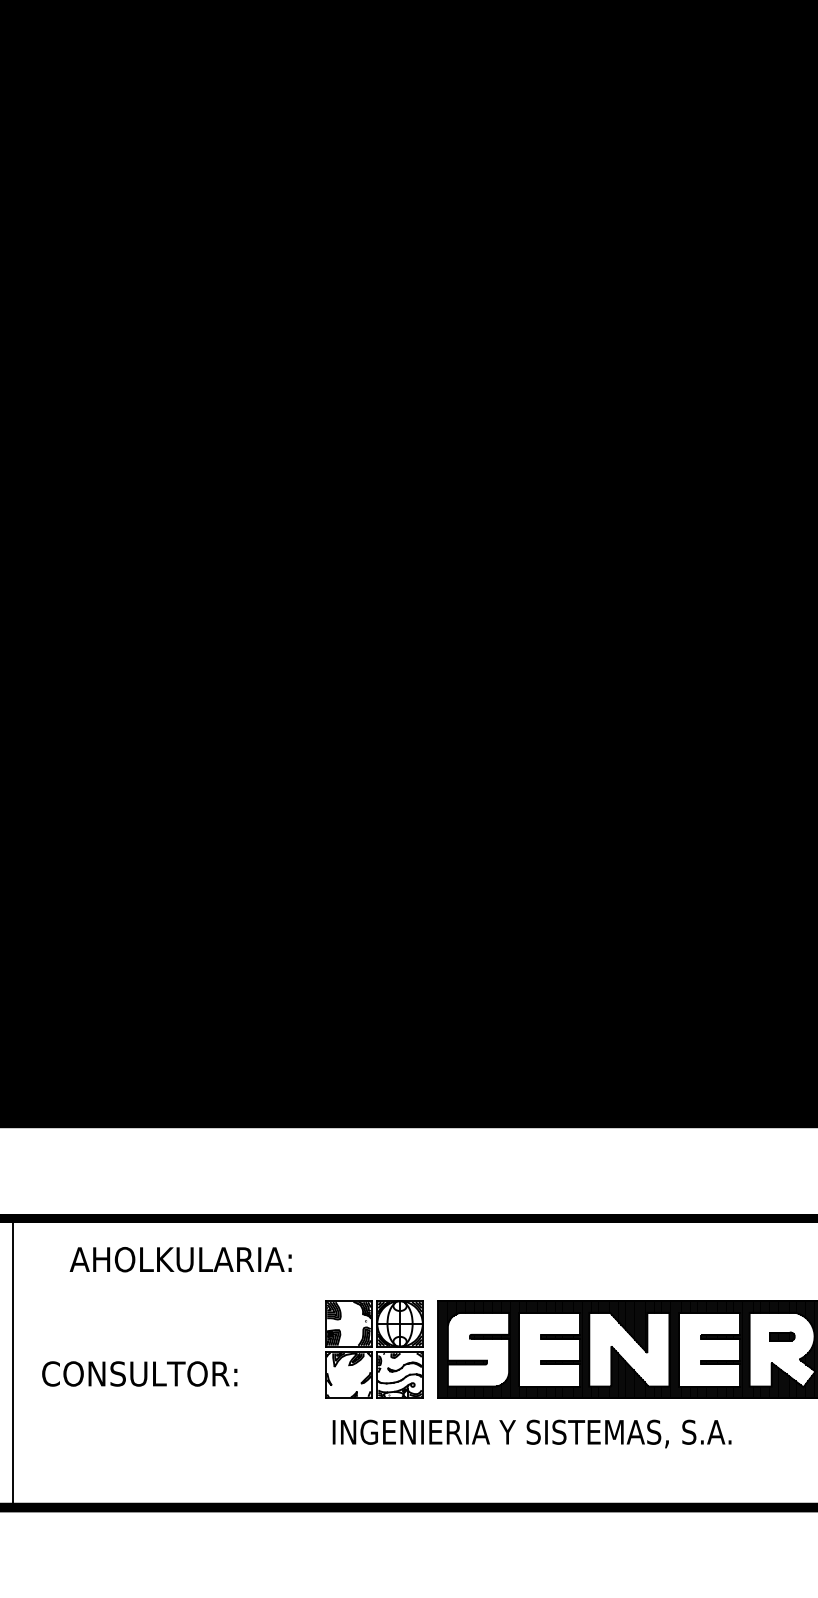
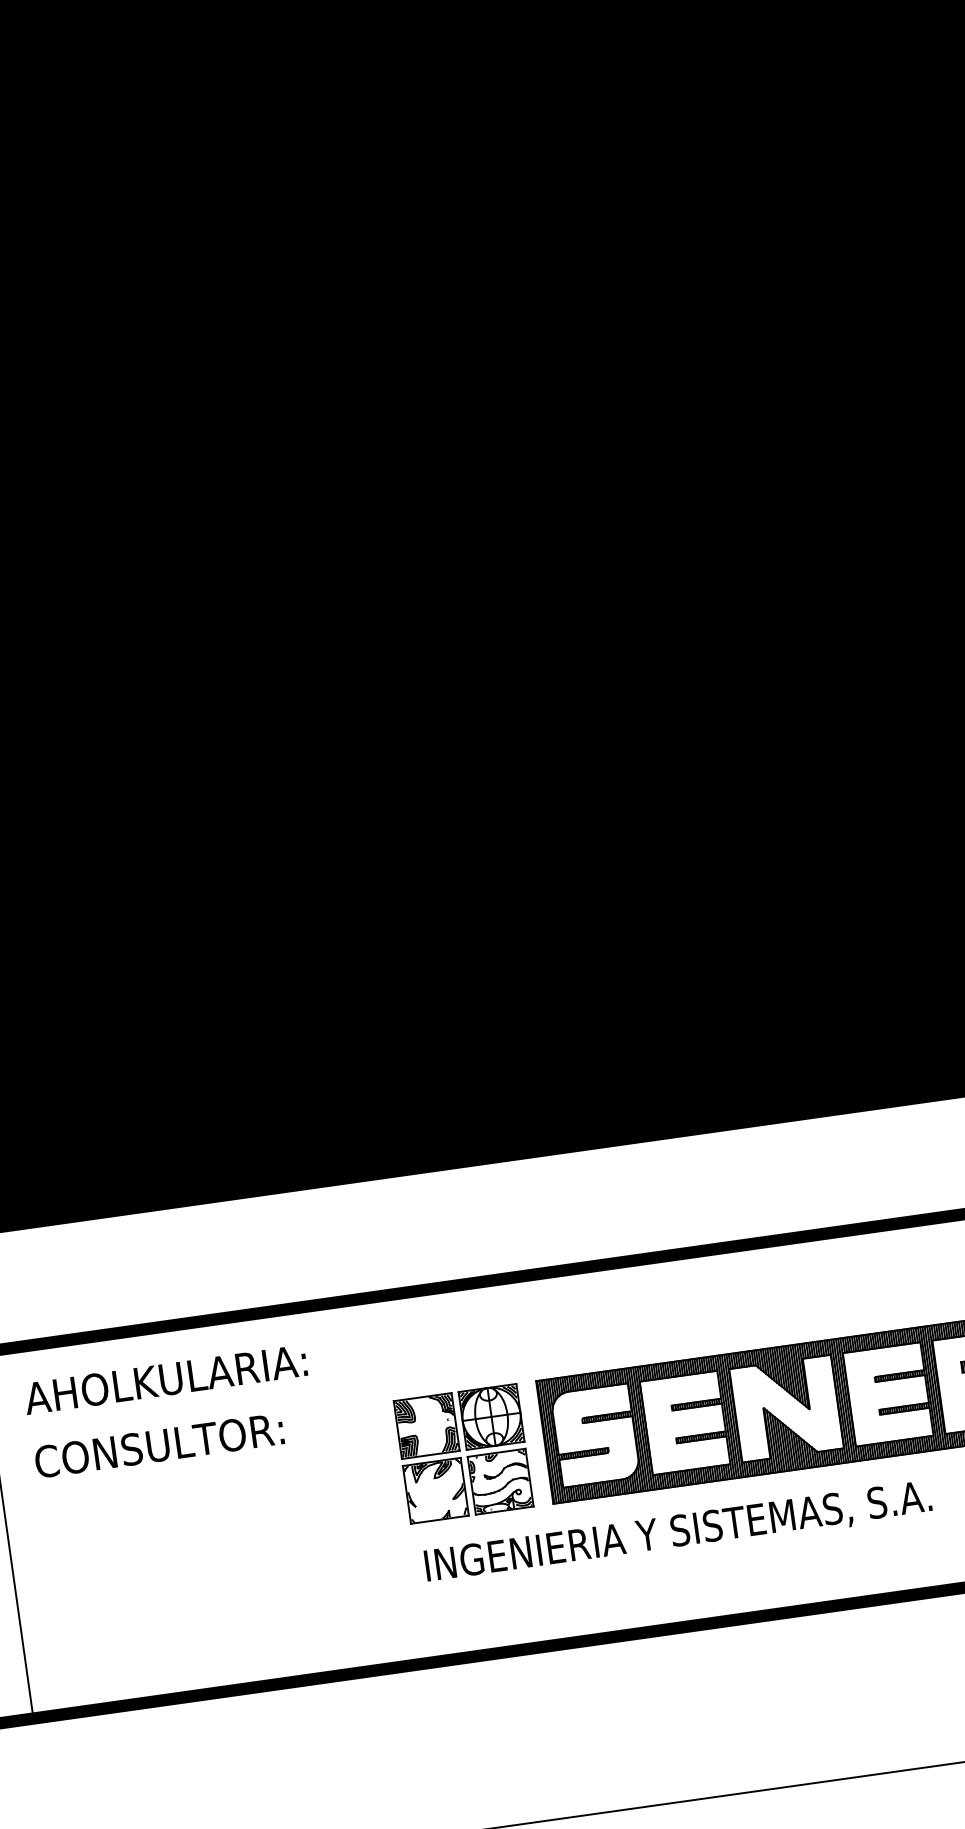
text: (180, 1259) -> (165, 1379), moved
text: (139, 1373) -> (158, 1445), moved

